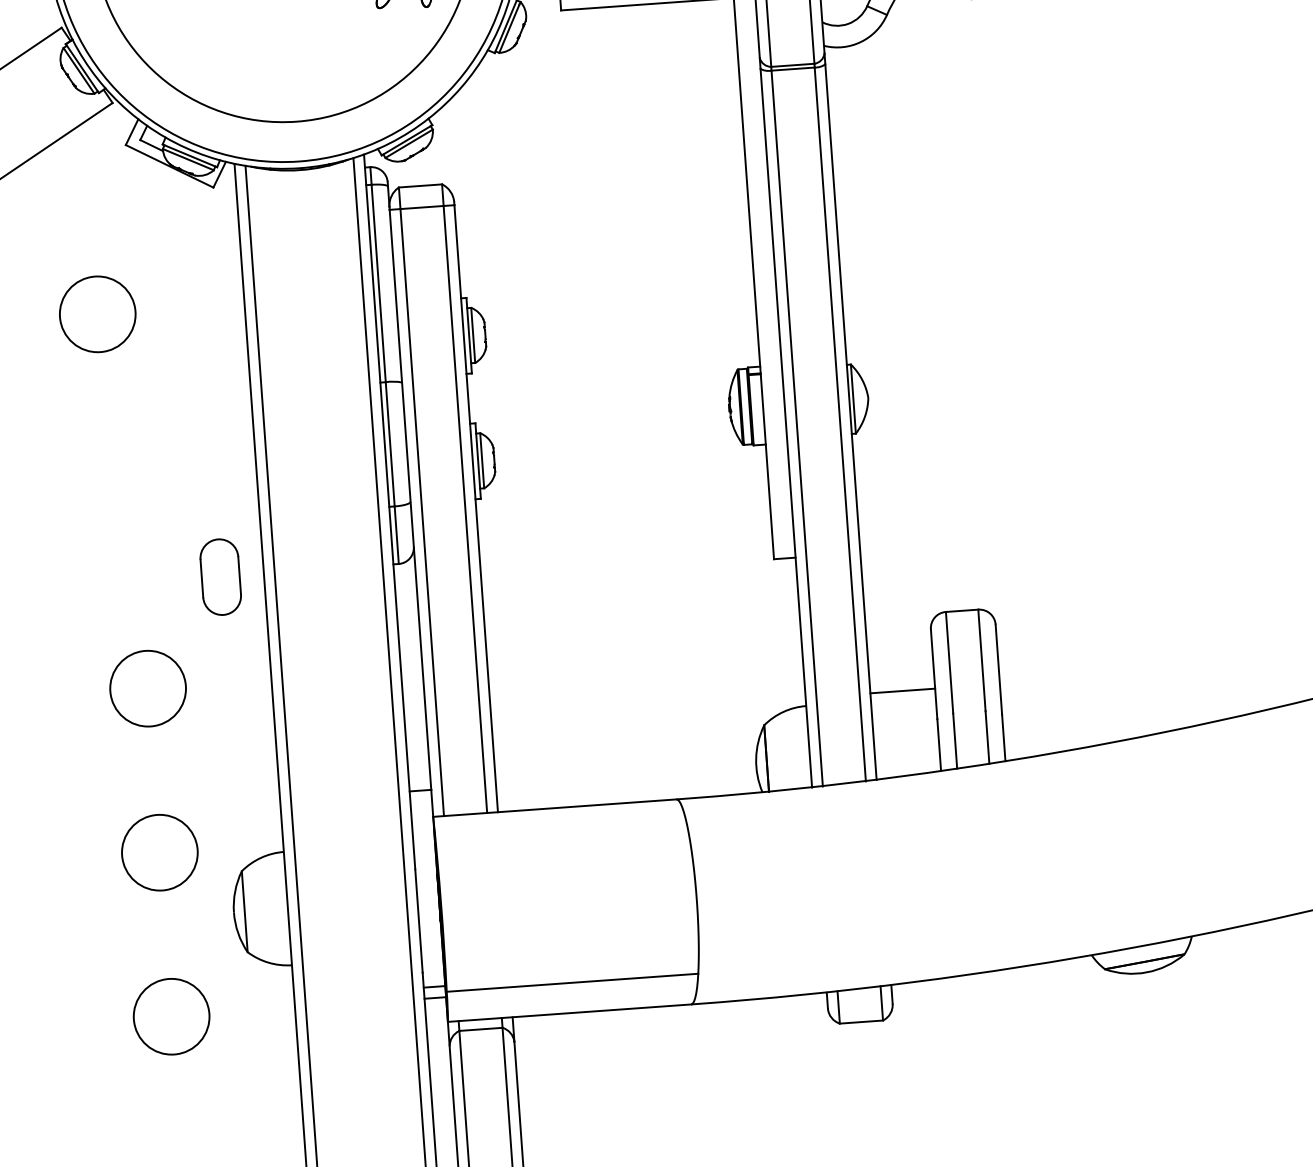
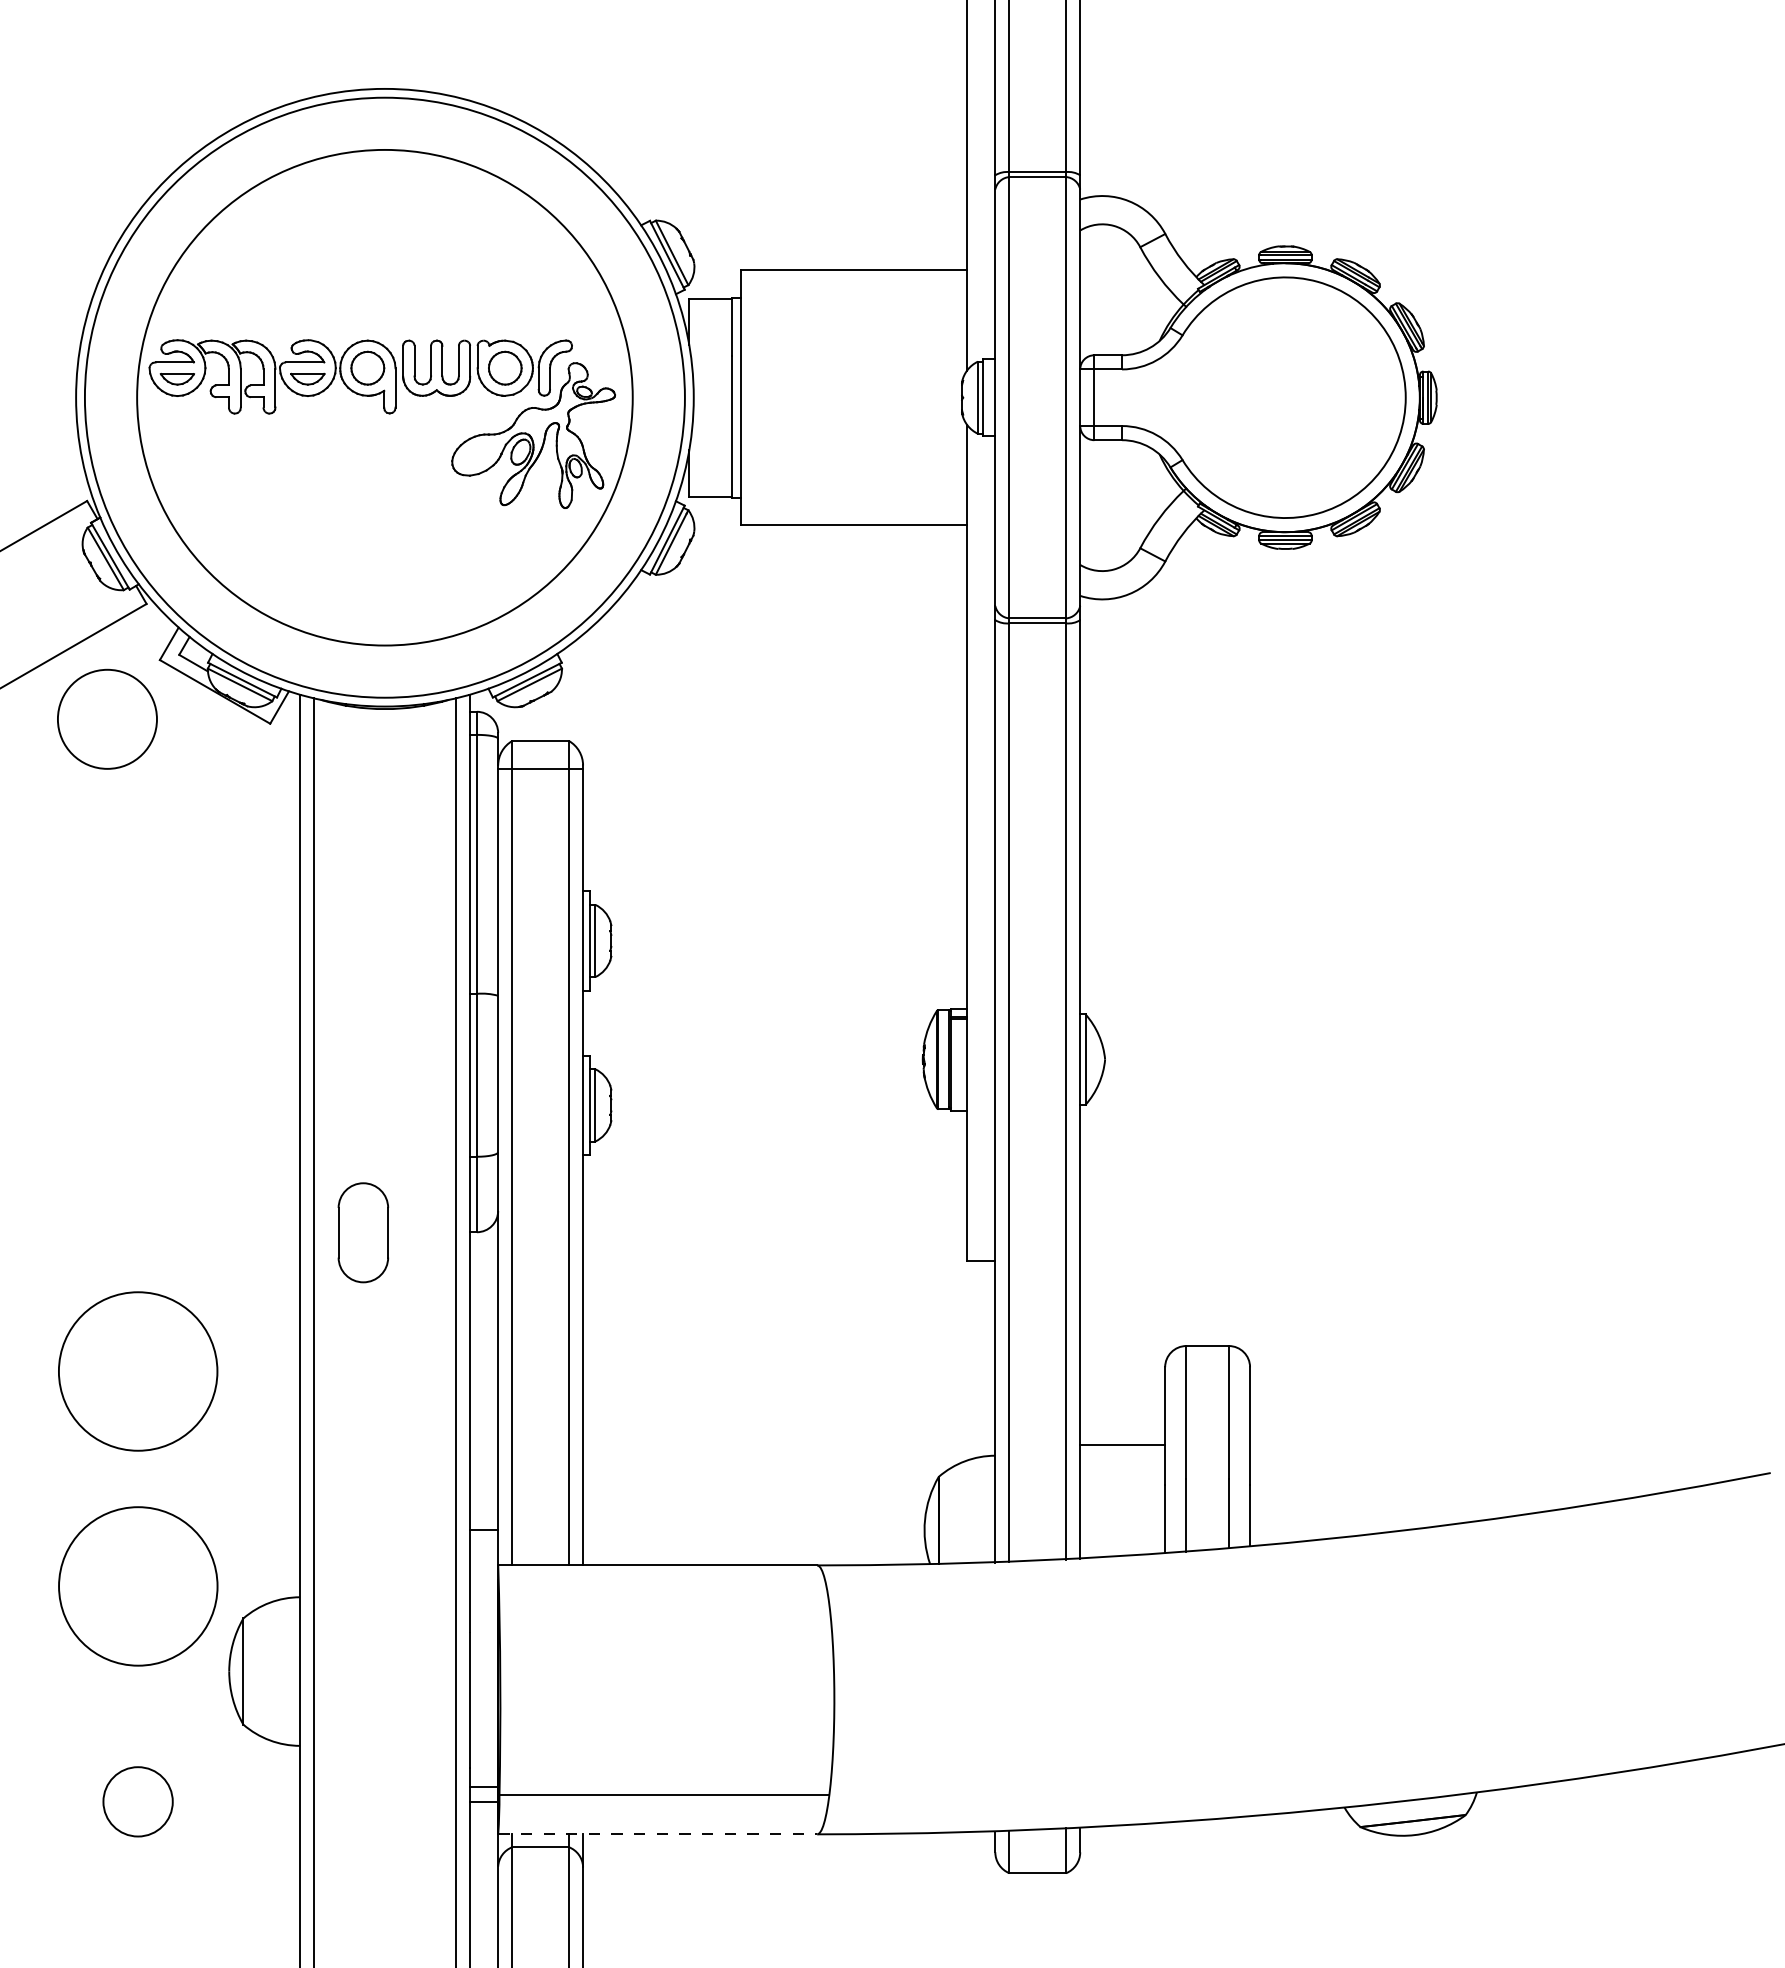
circle: (97, 313) -> (107, 718), moved
part: (220, 576) -> (363, 1232), moved
circle: (147, 688) -> (137, 1371), size x1.6
circle: (159, 852) -> (137, 1586), size x1.6
line: (569, 1013) -> (657, 1834), solid -> dashed
circle: (171, 1016) -> (137, 1801), size x0.7

